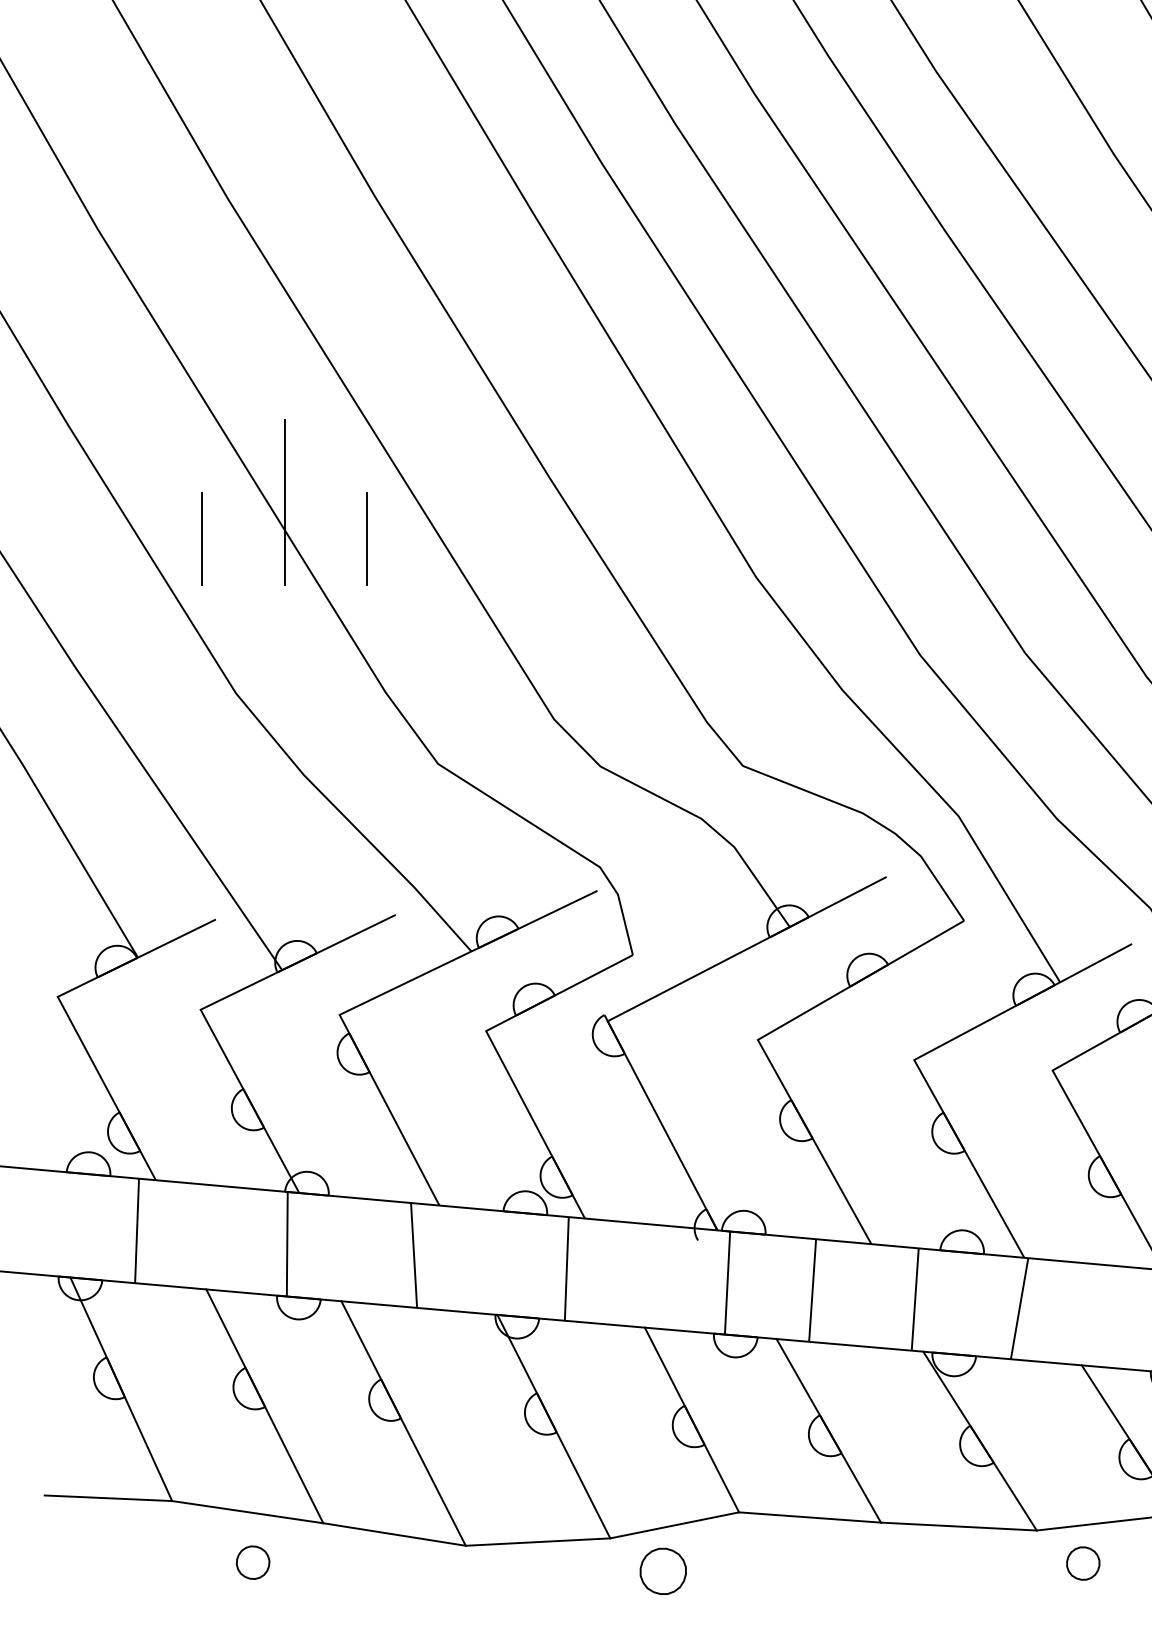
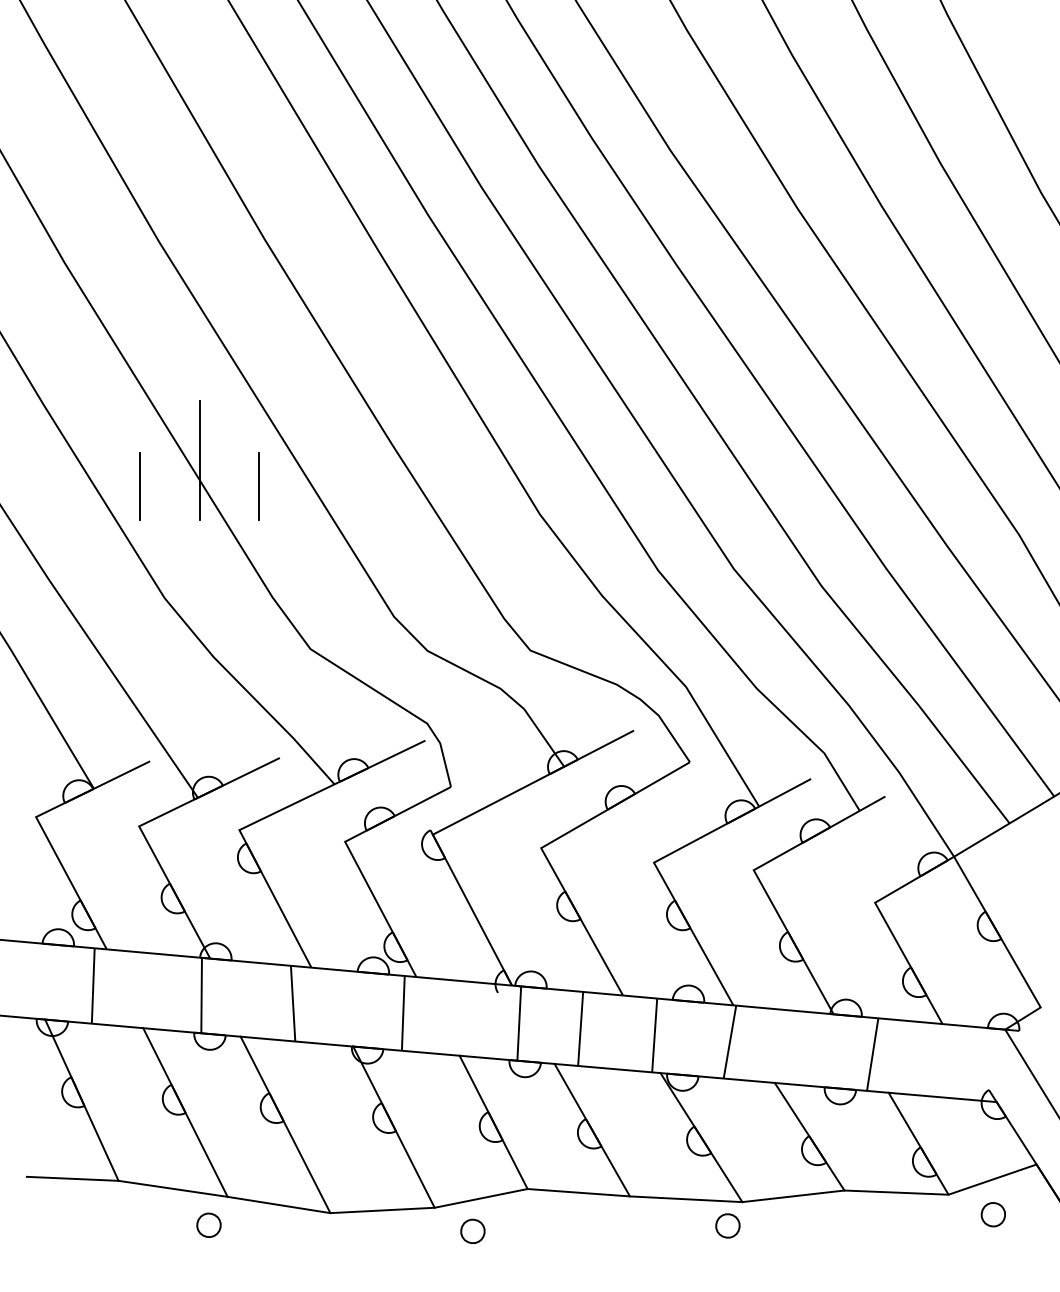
part: (252, 1561) -> (208, 1224), moved
part: (1082, 1562) -> (727, 1225), moved
part: (662, 1569) -> (472, 1230), size x0.71

